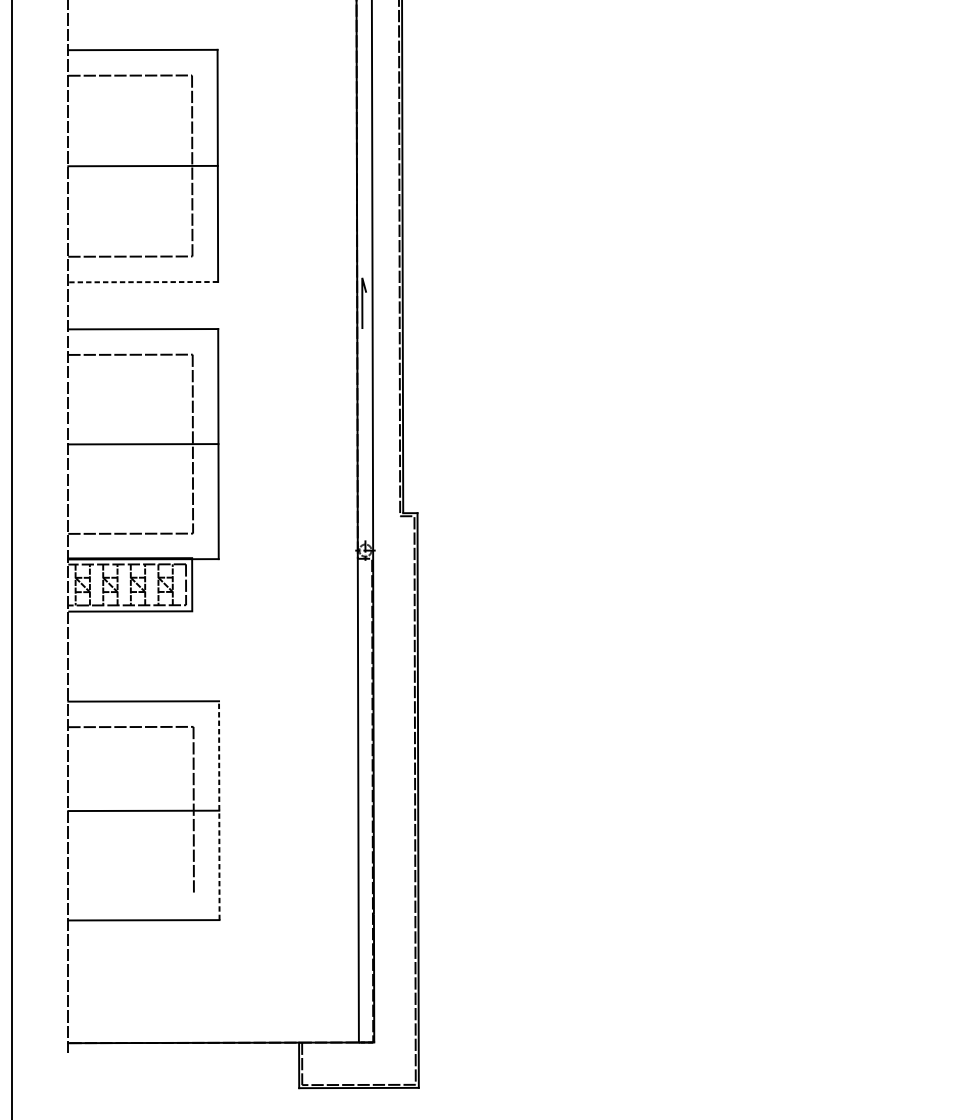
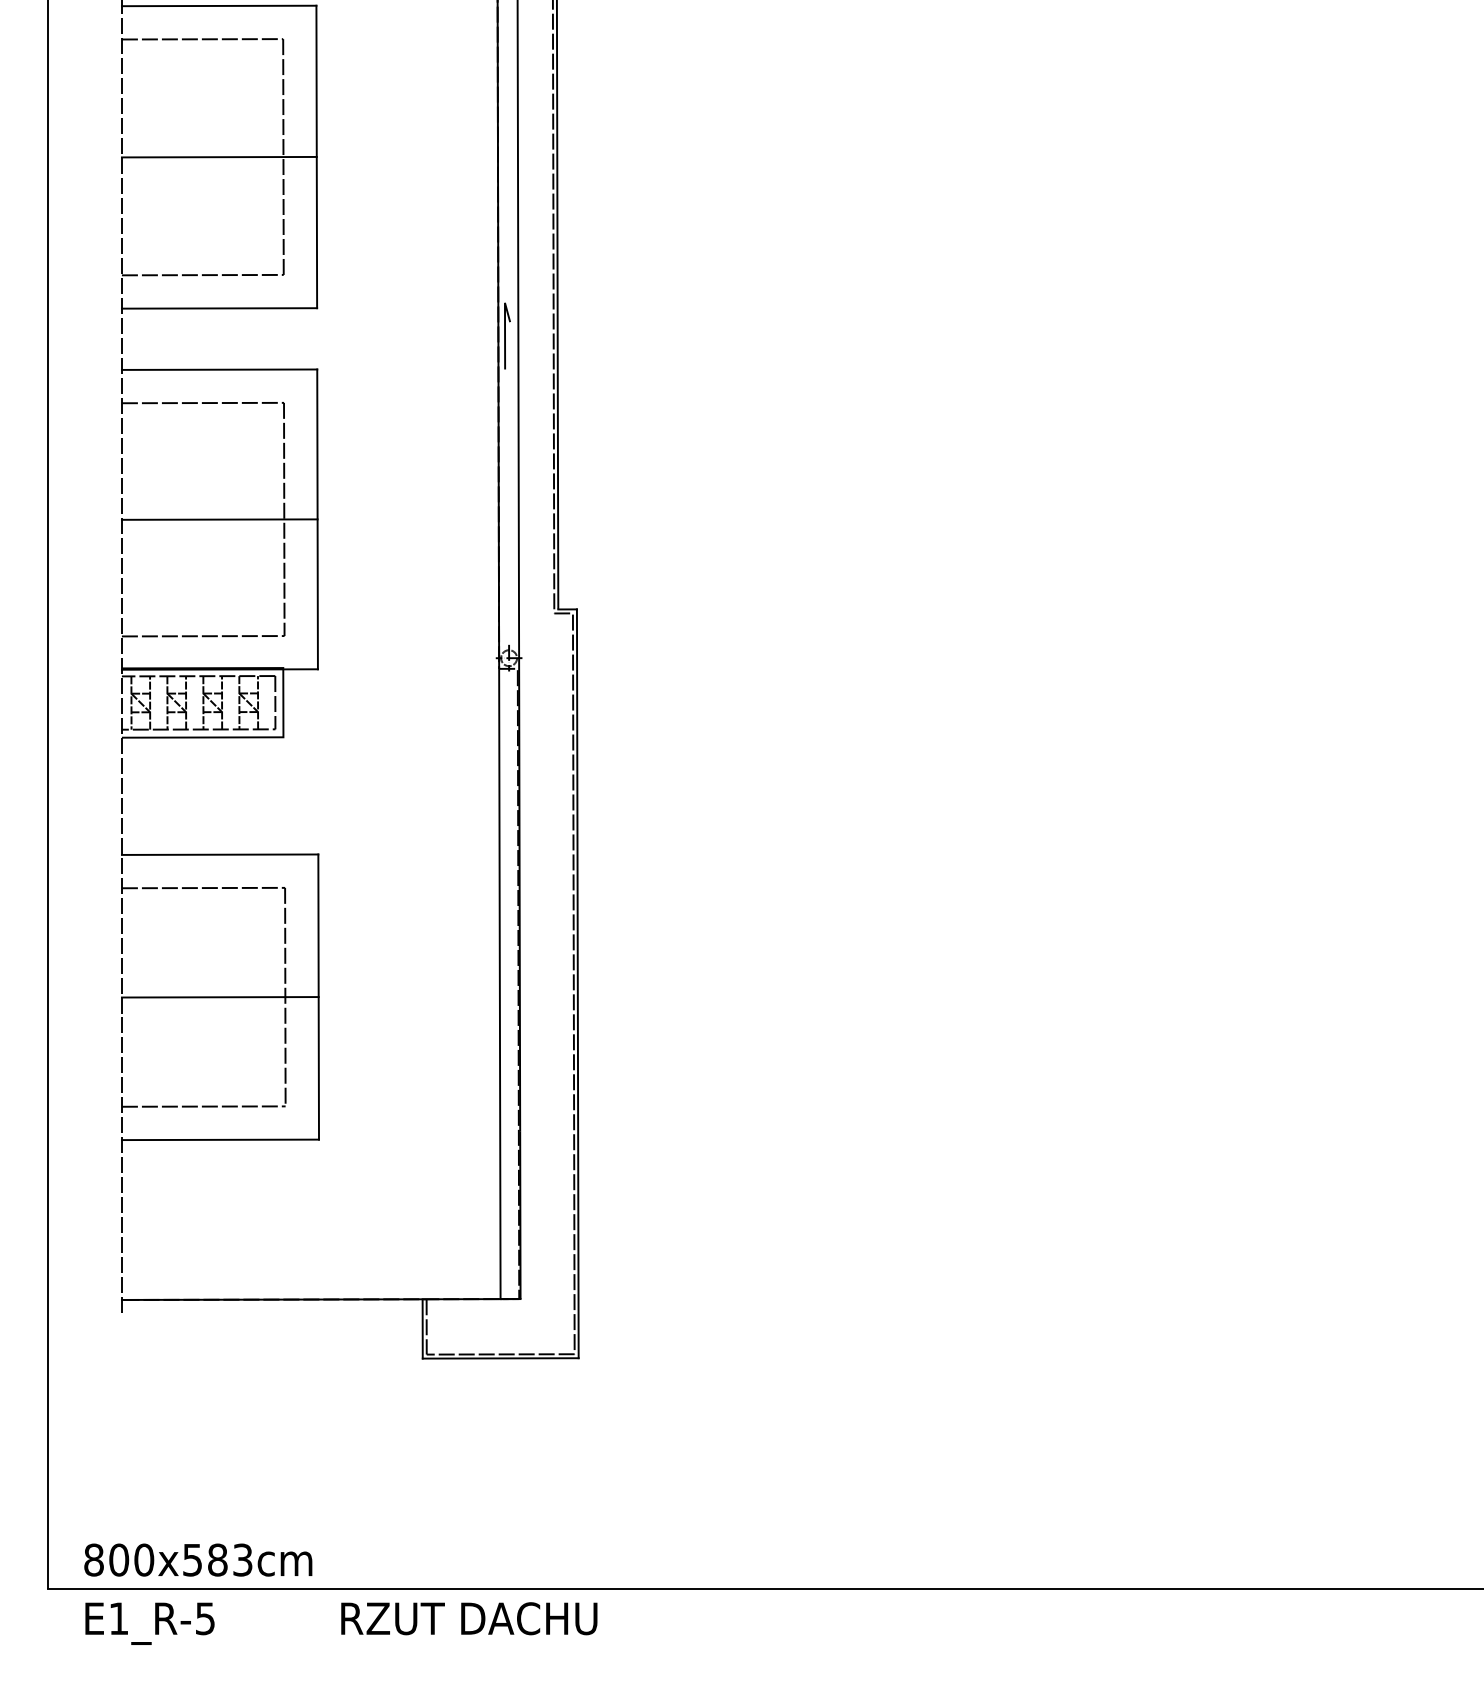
line: (143, 282) -> (219, 308), dashed -> solid
line: (219, 811) -> (318, 997), dashed -> solid
line: (130, 894) -> (203, 1106), added

